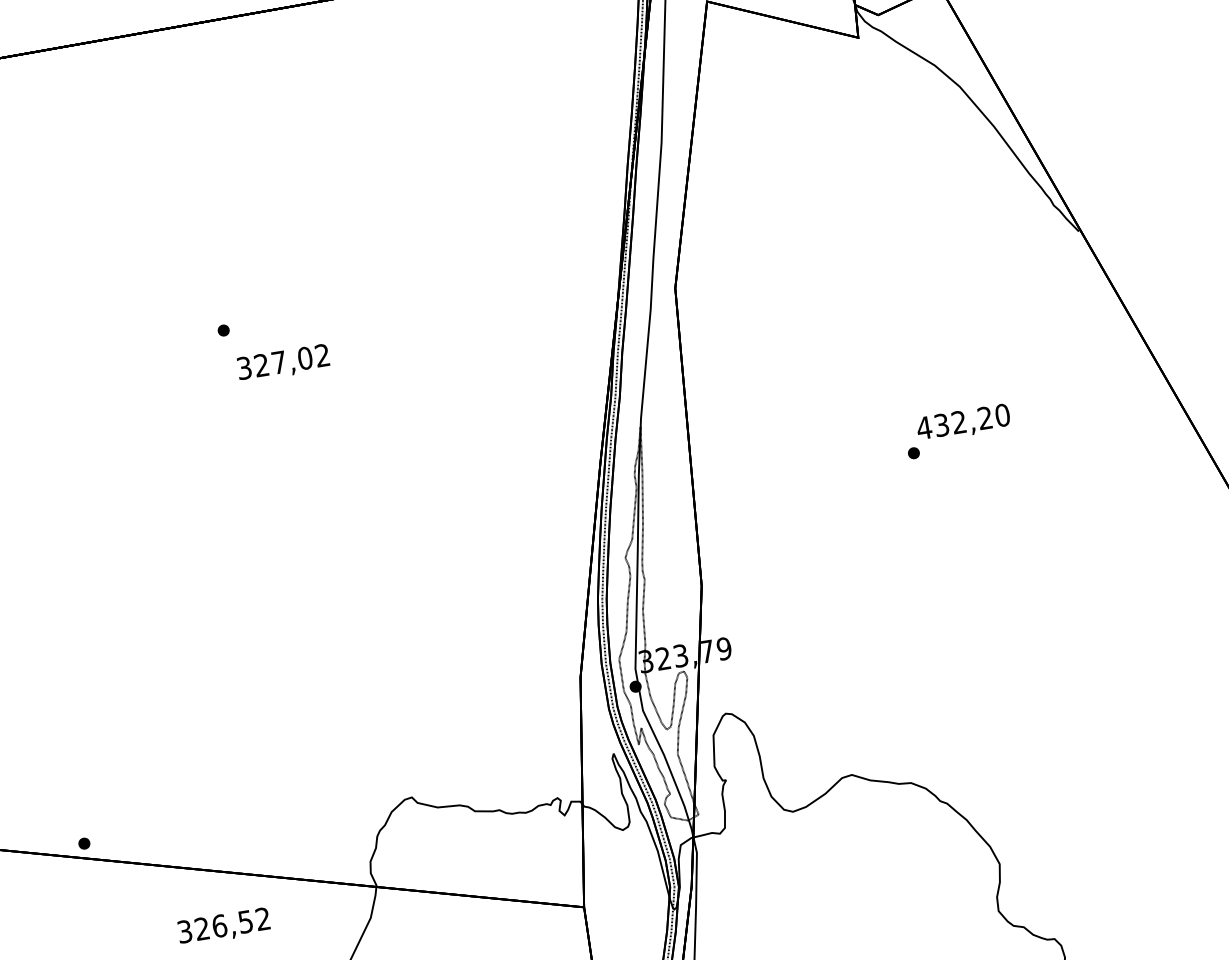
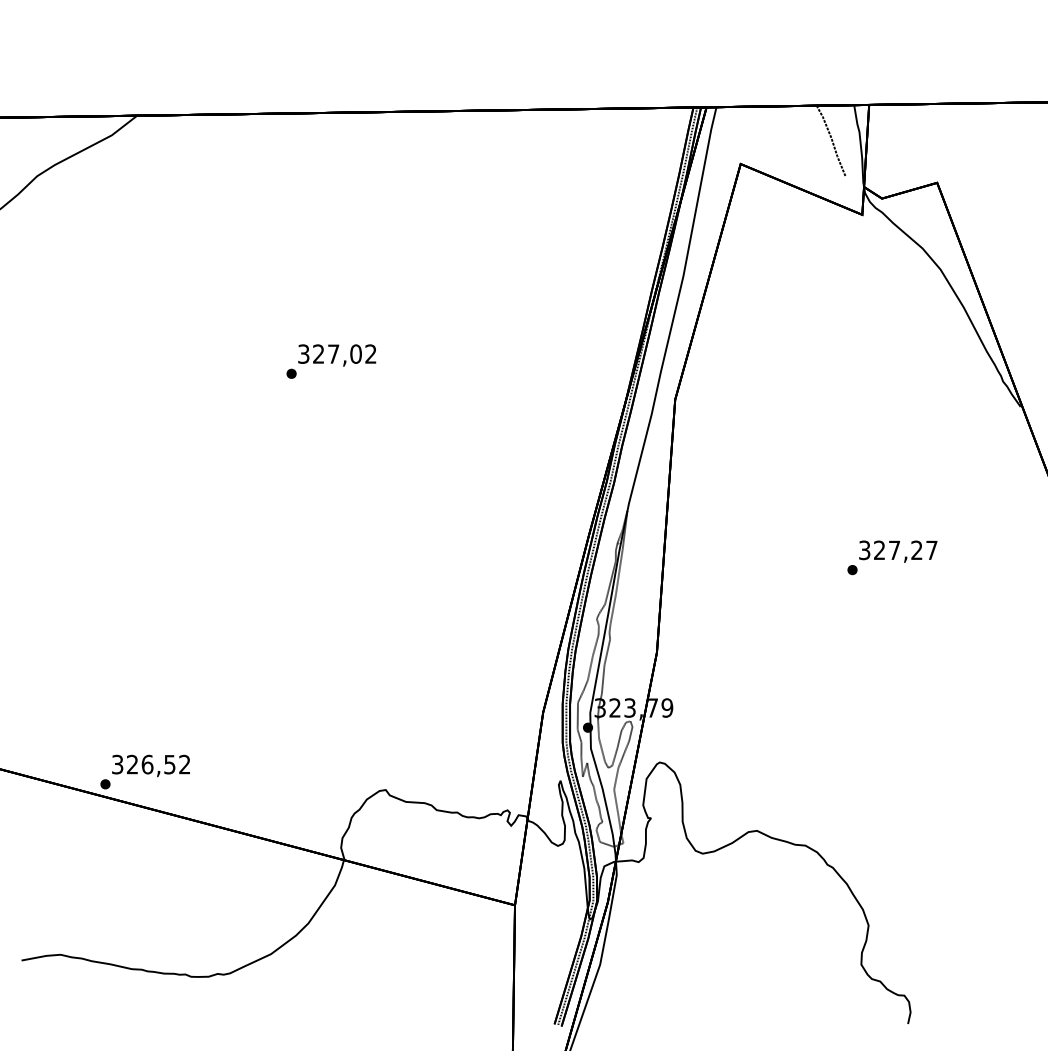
text: (283, 363) -> (337, 355), moved
text: (962, 421) -> (897, 550), 432,20 -> 327,27
text: (223, 926) -> (150, 765), moved

